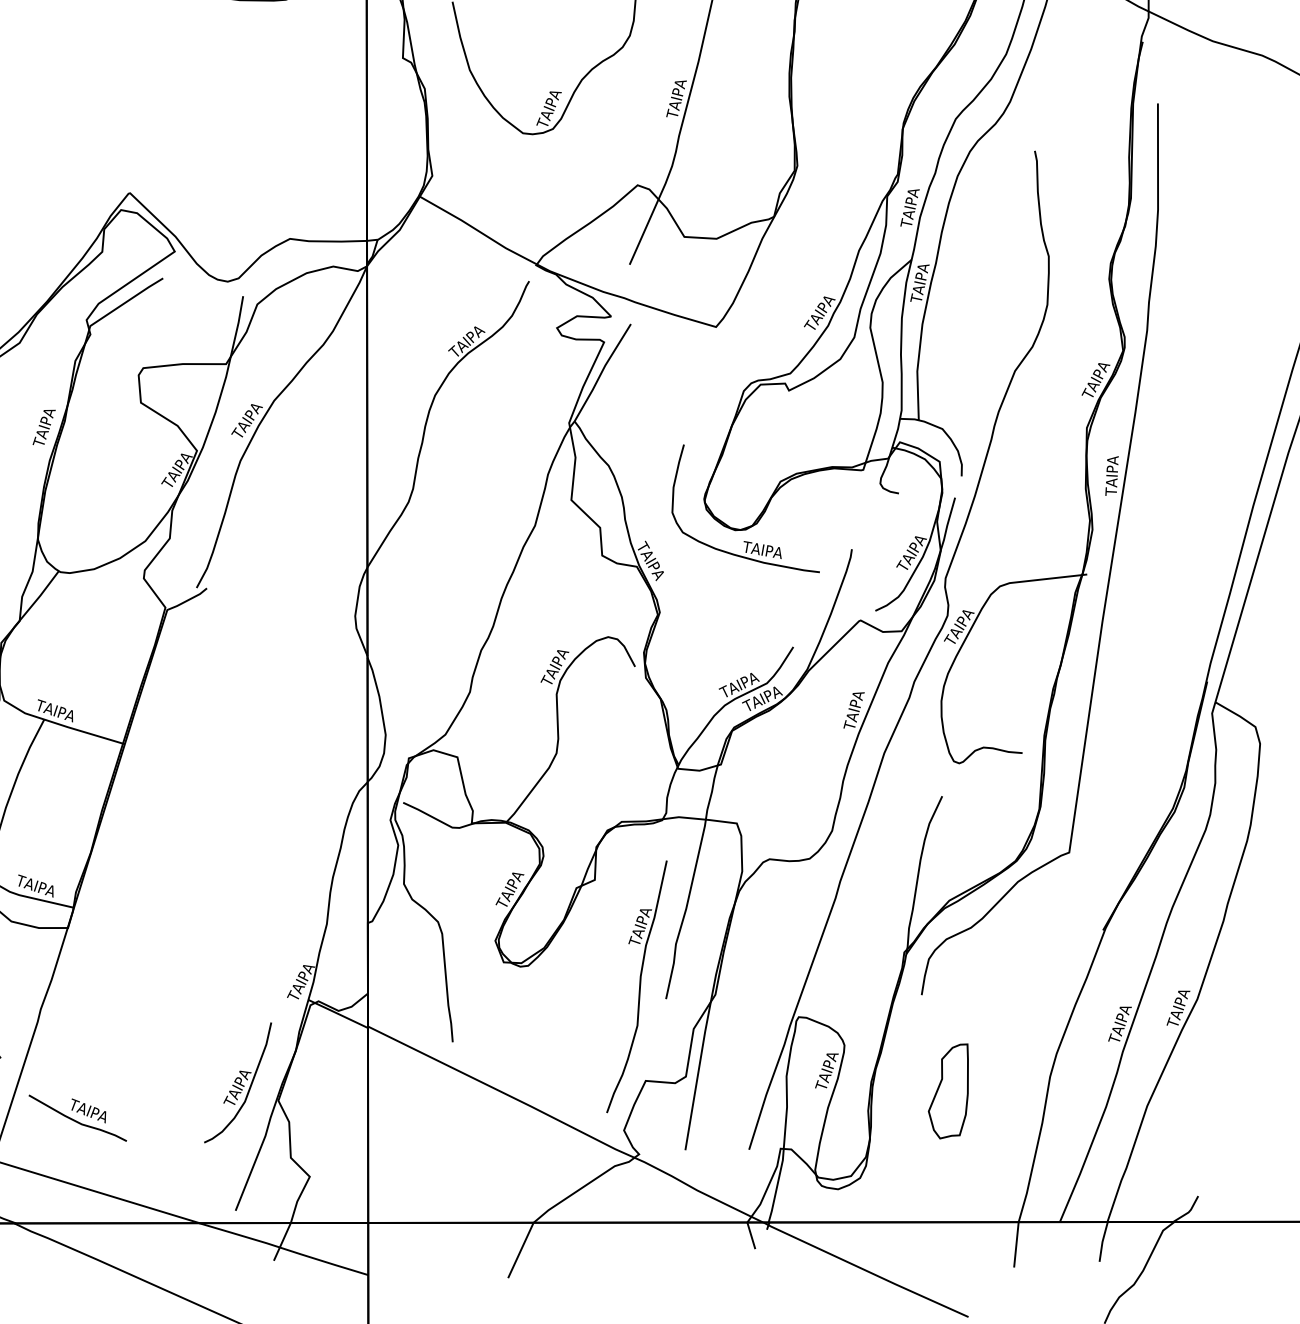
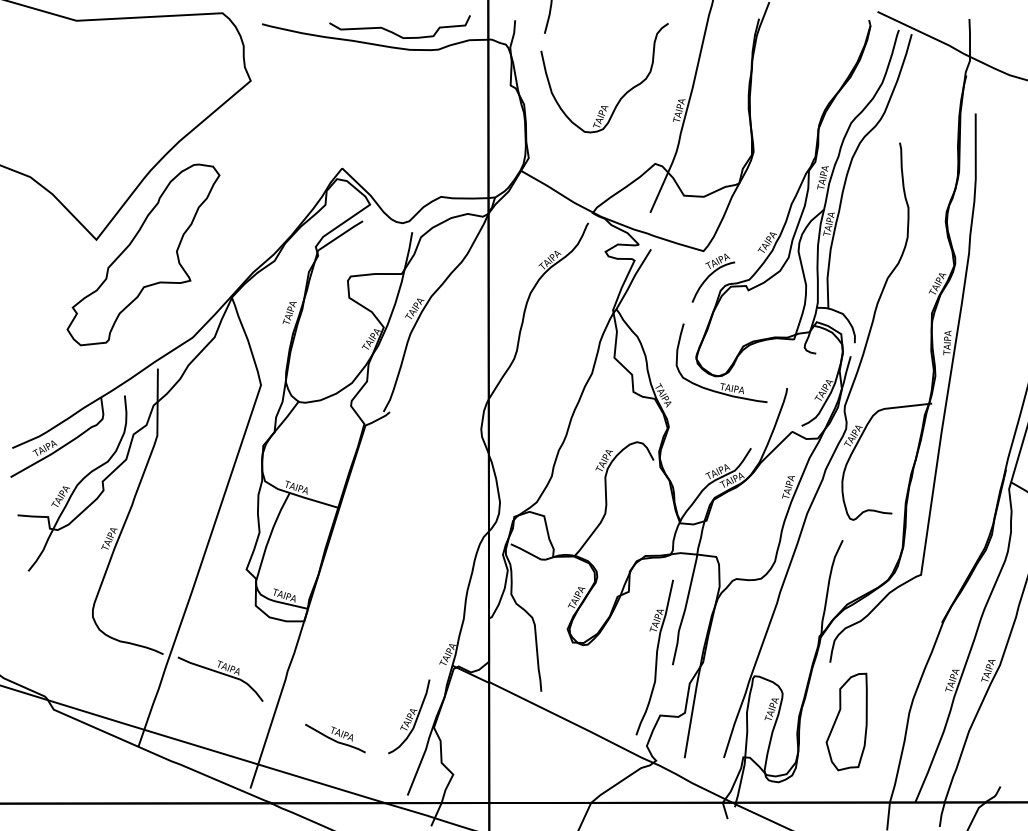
part: (732, 369) -> (713, 277), added
part: (948, 1090) -> (846, 721), size x1.67
part: (77, 1118) -> (335, 738), moved

